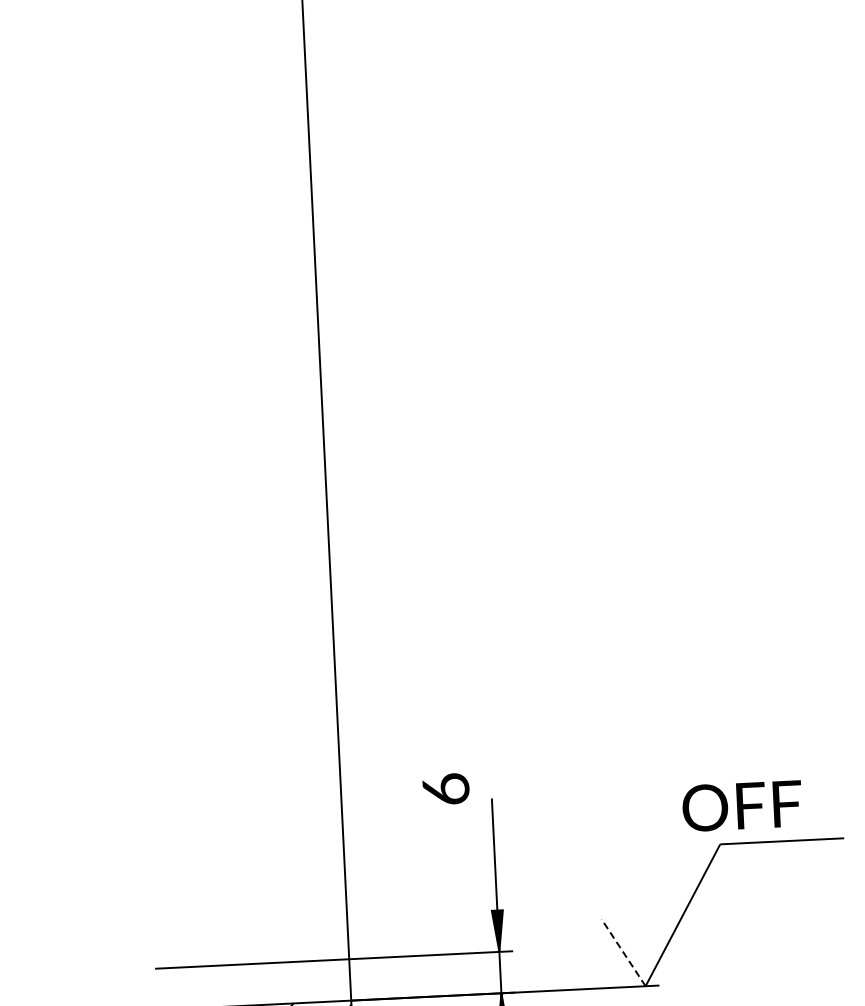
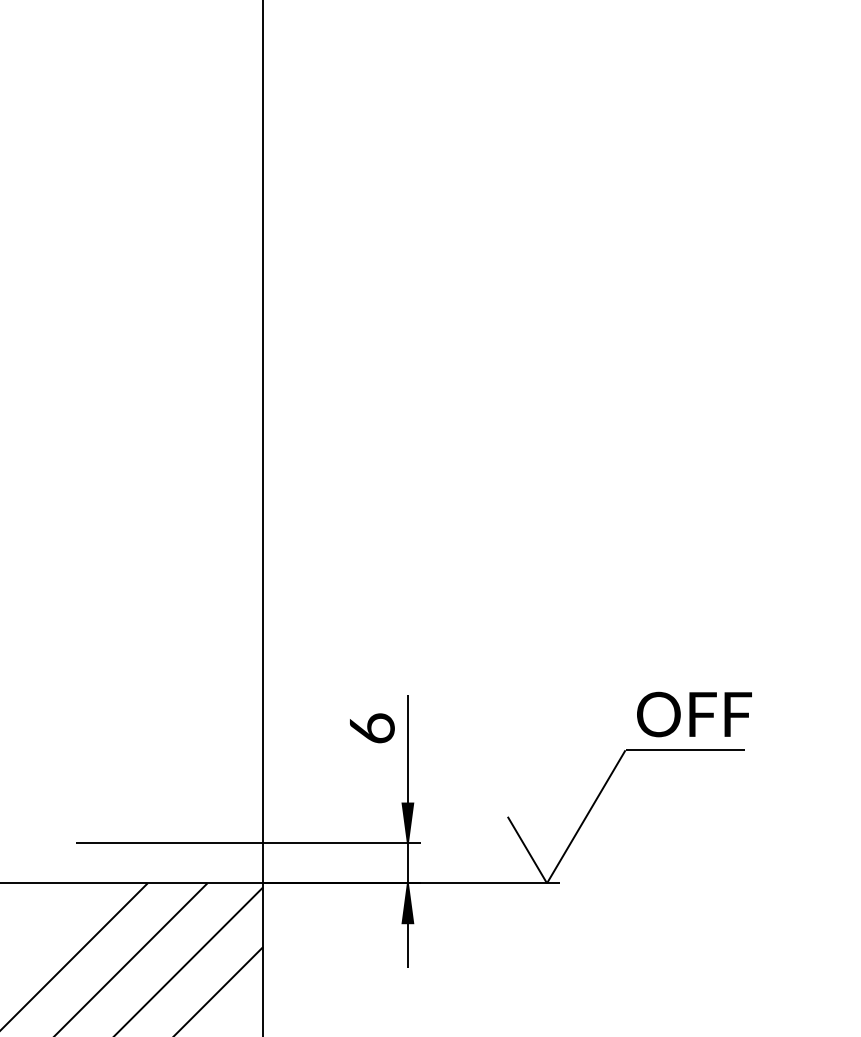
text: (446, 789) -> (372, 728), moved
text: (742, 806) -> (694, 714), moved
line: (623, 953) -> (527, 850), dashed -> solid

